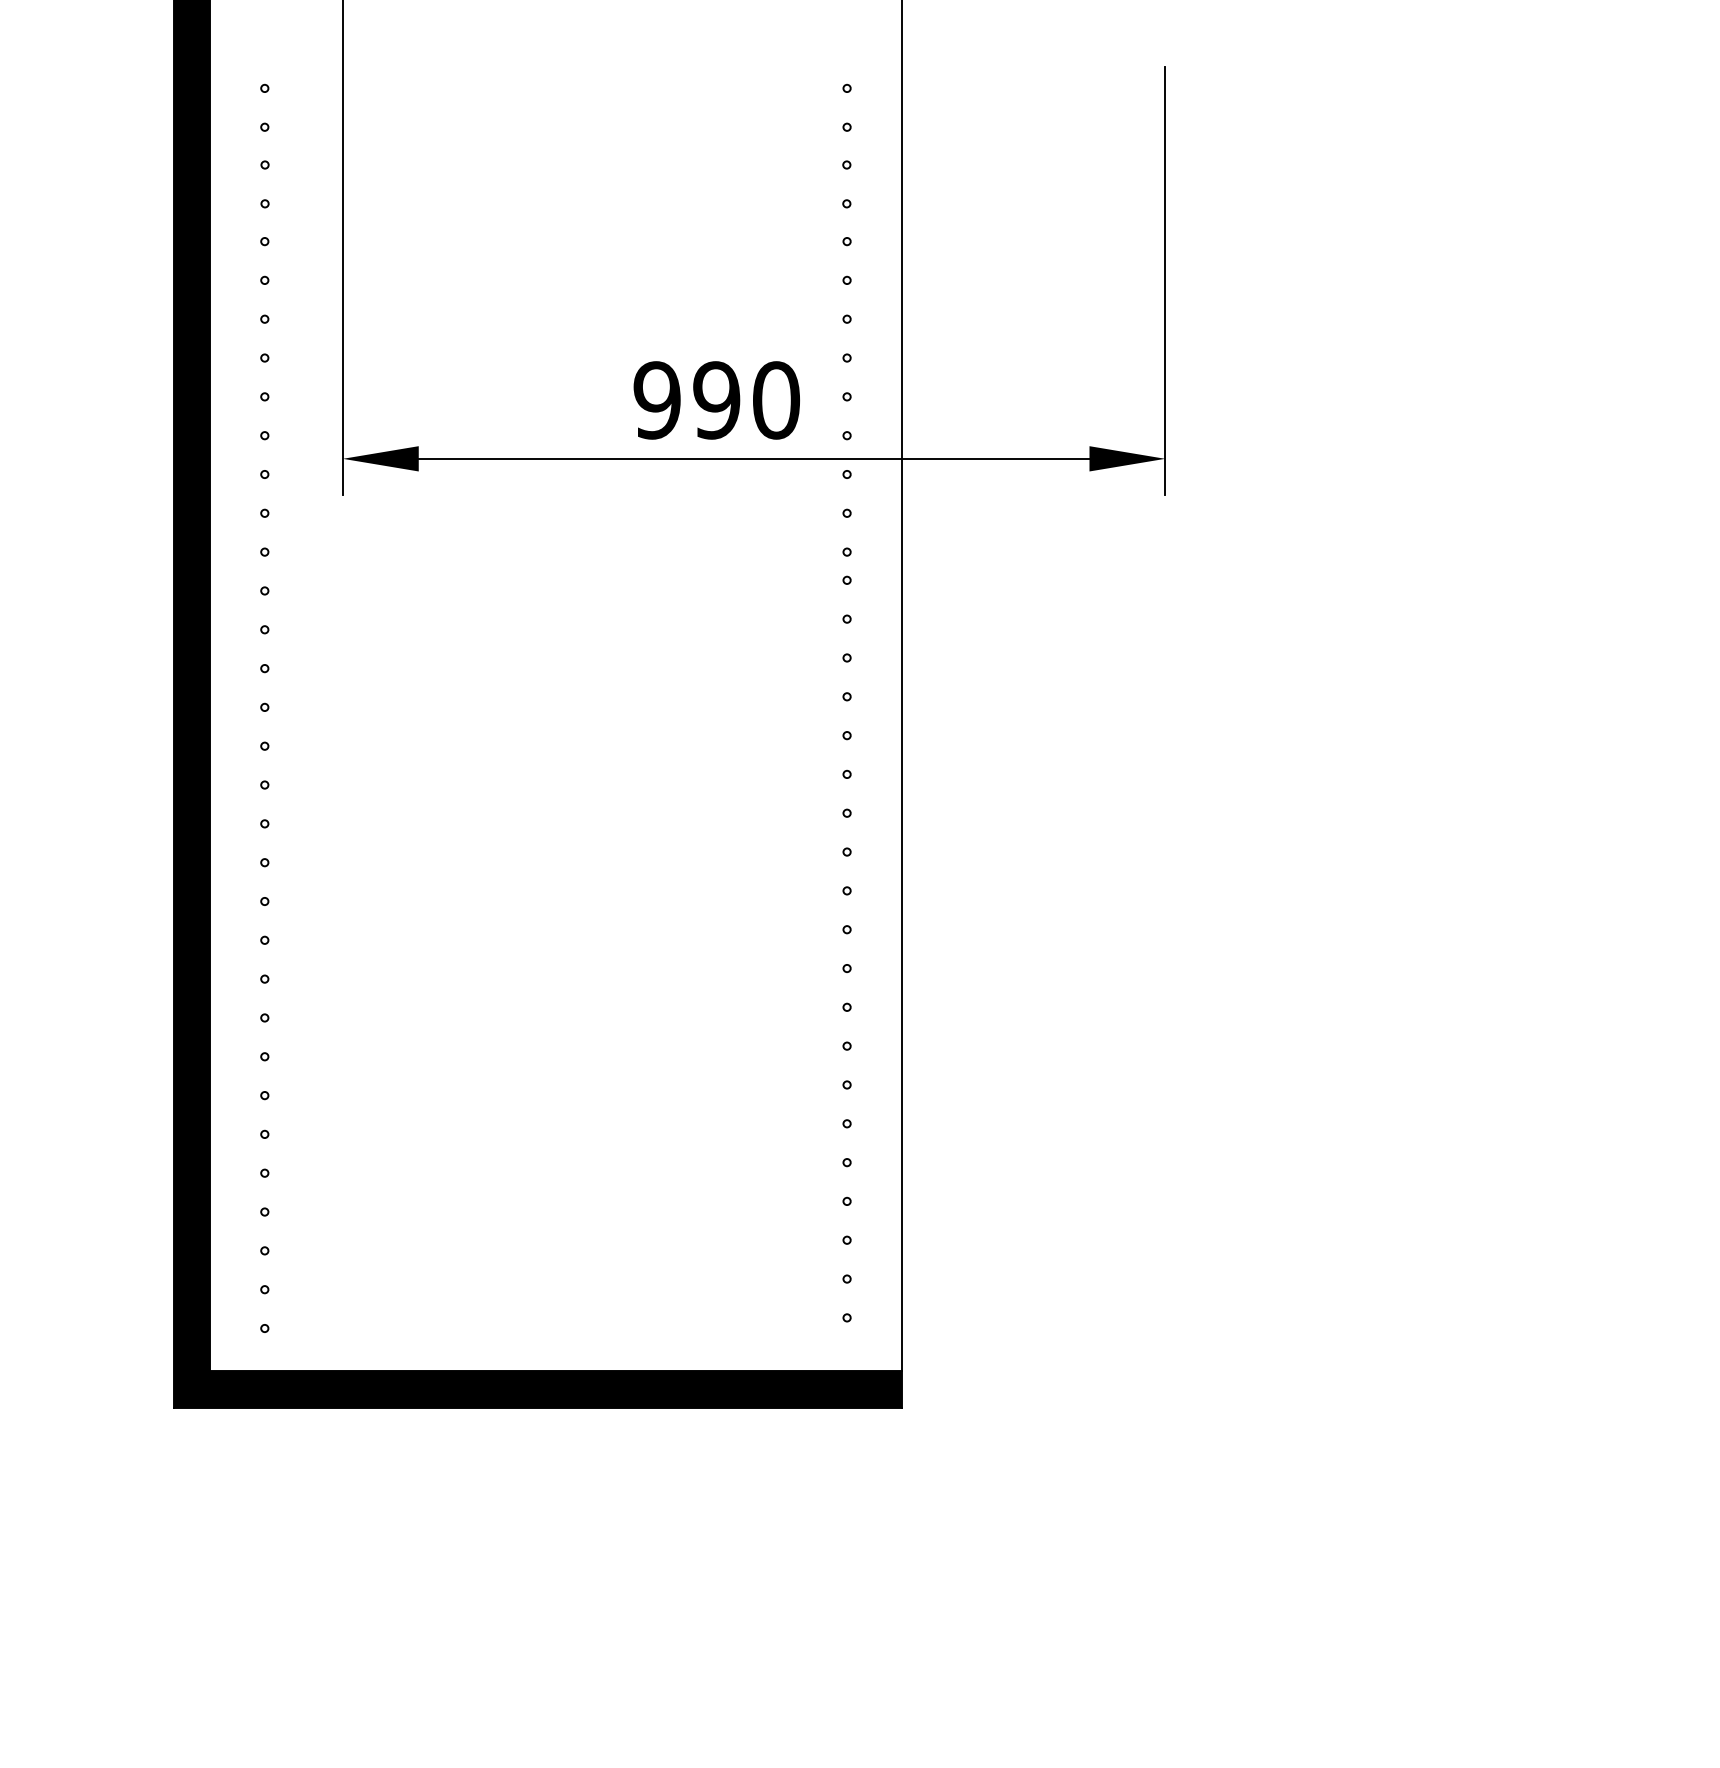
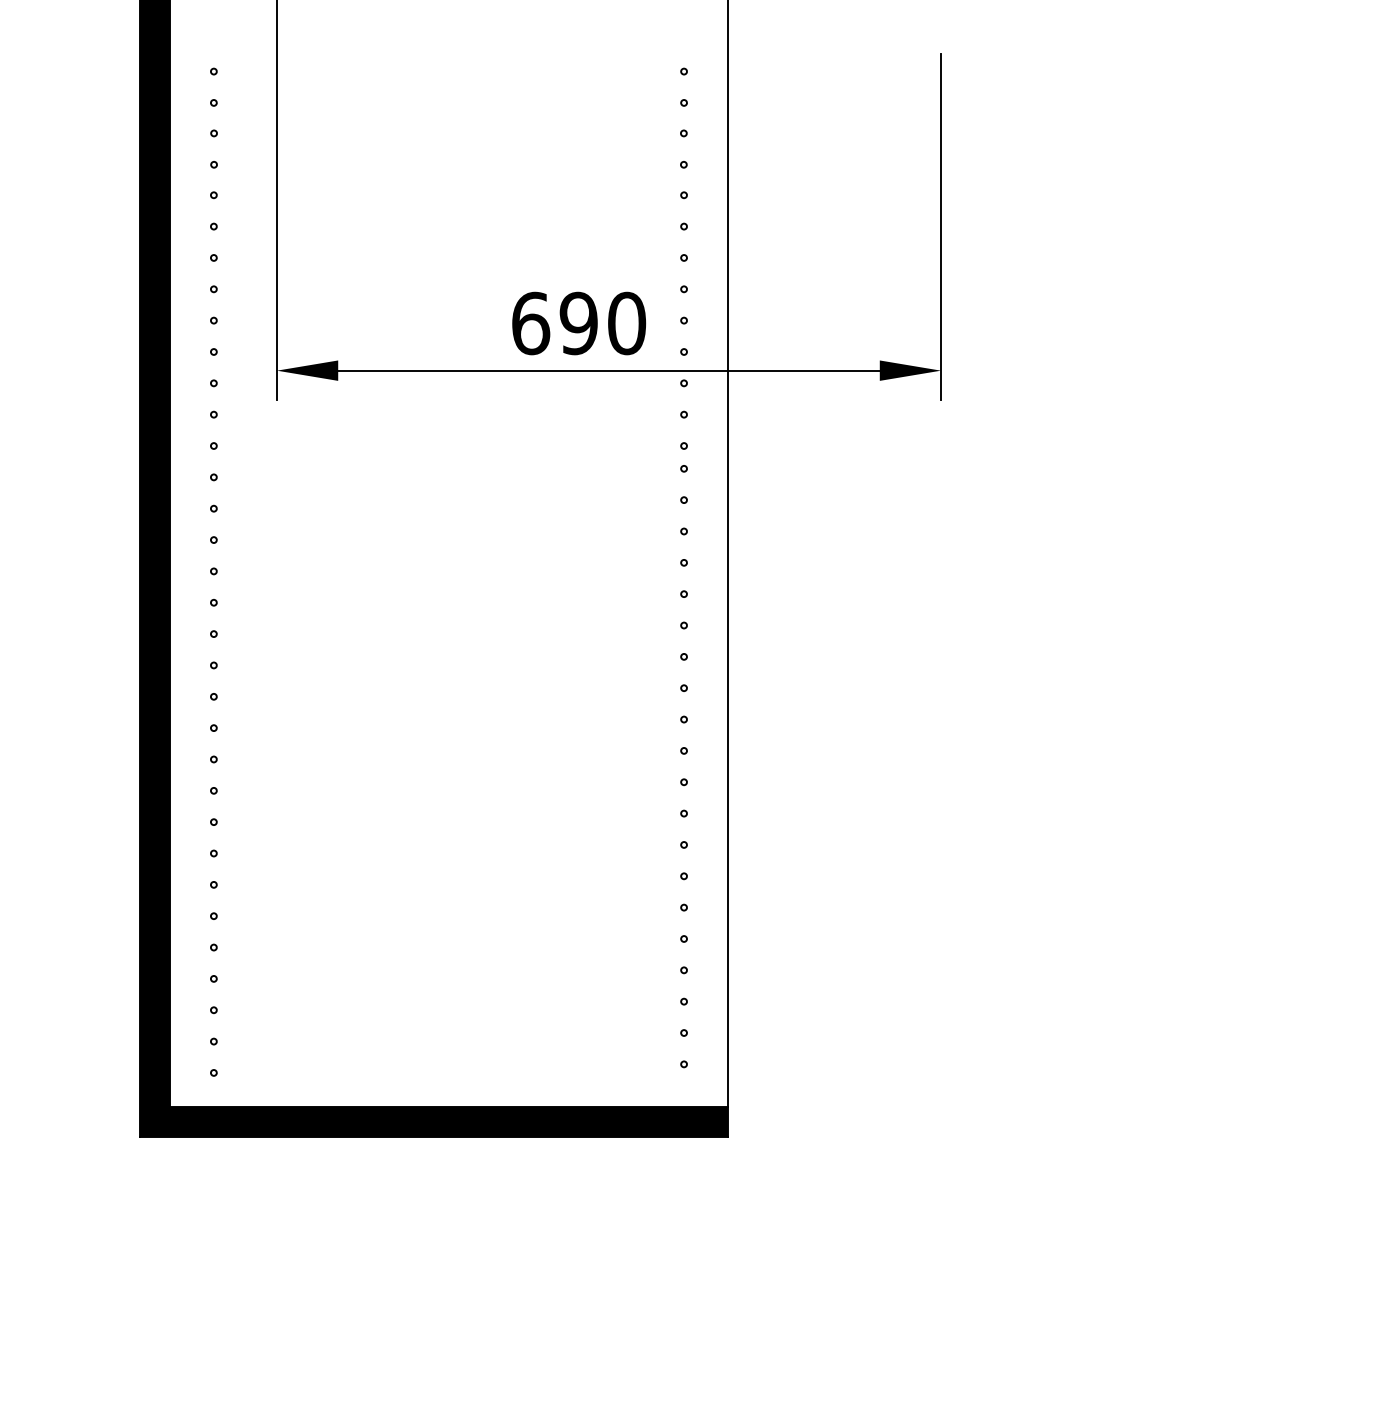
text: (657, 400) -> (530, 323), 990 -> 690

